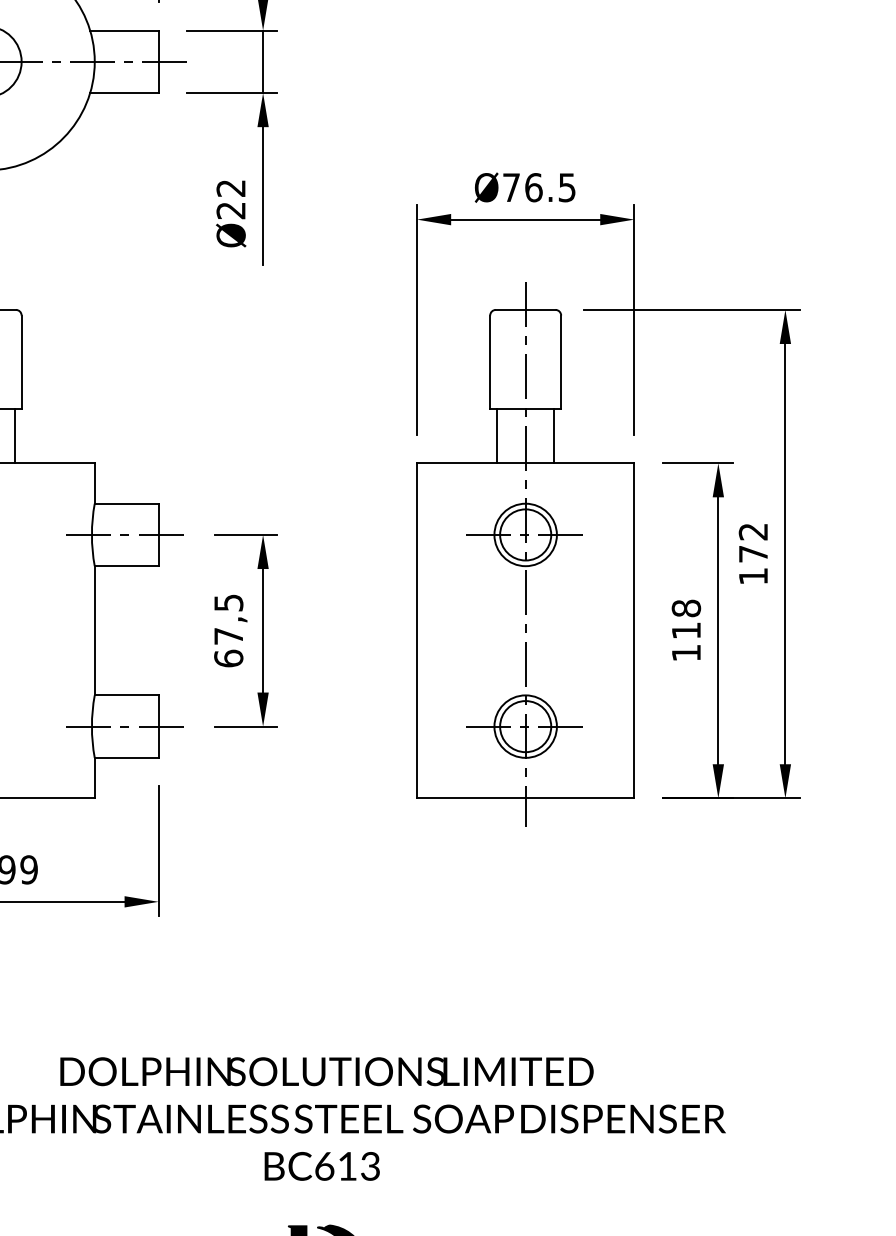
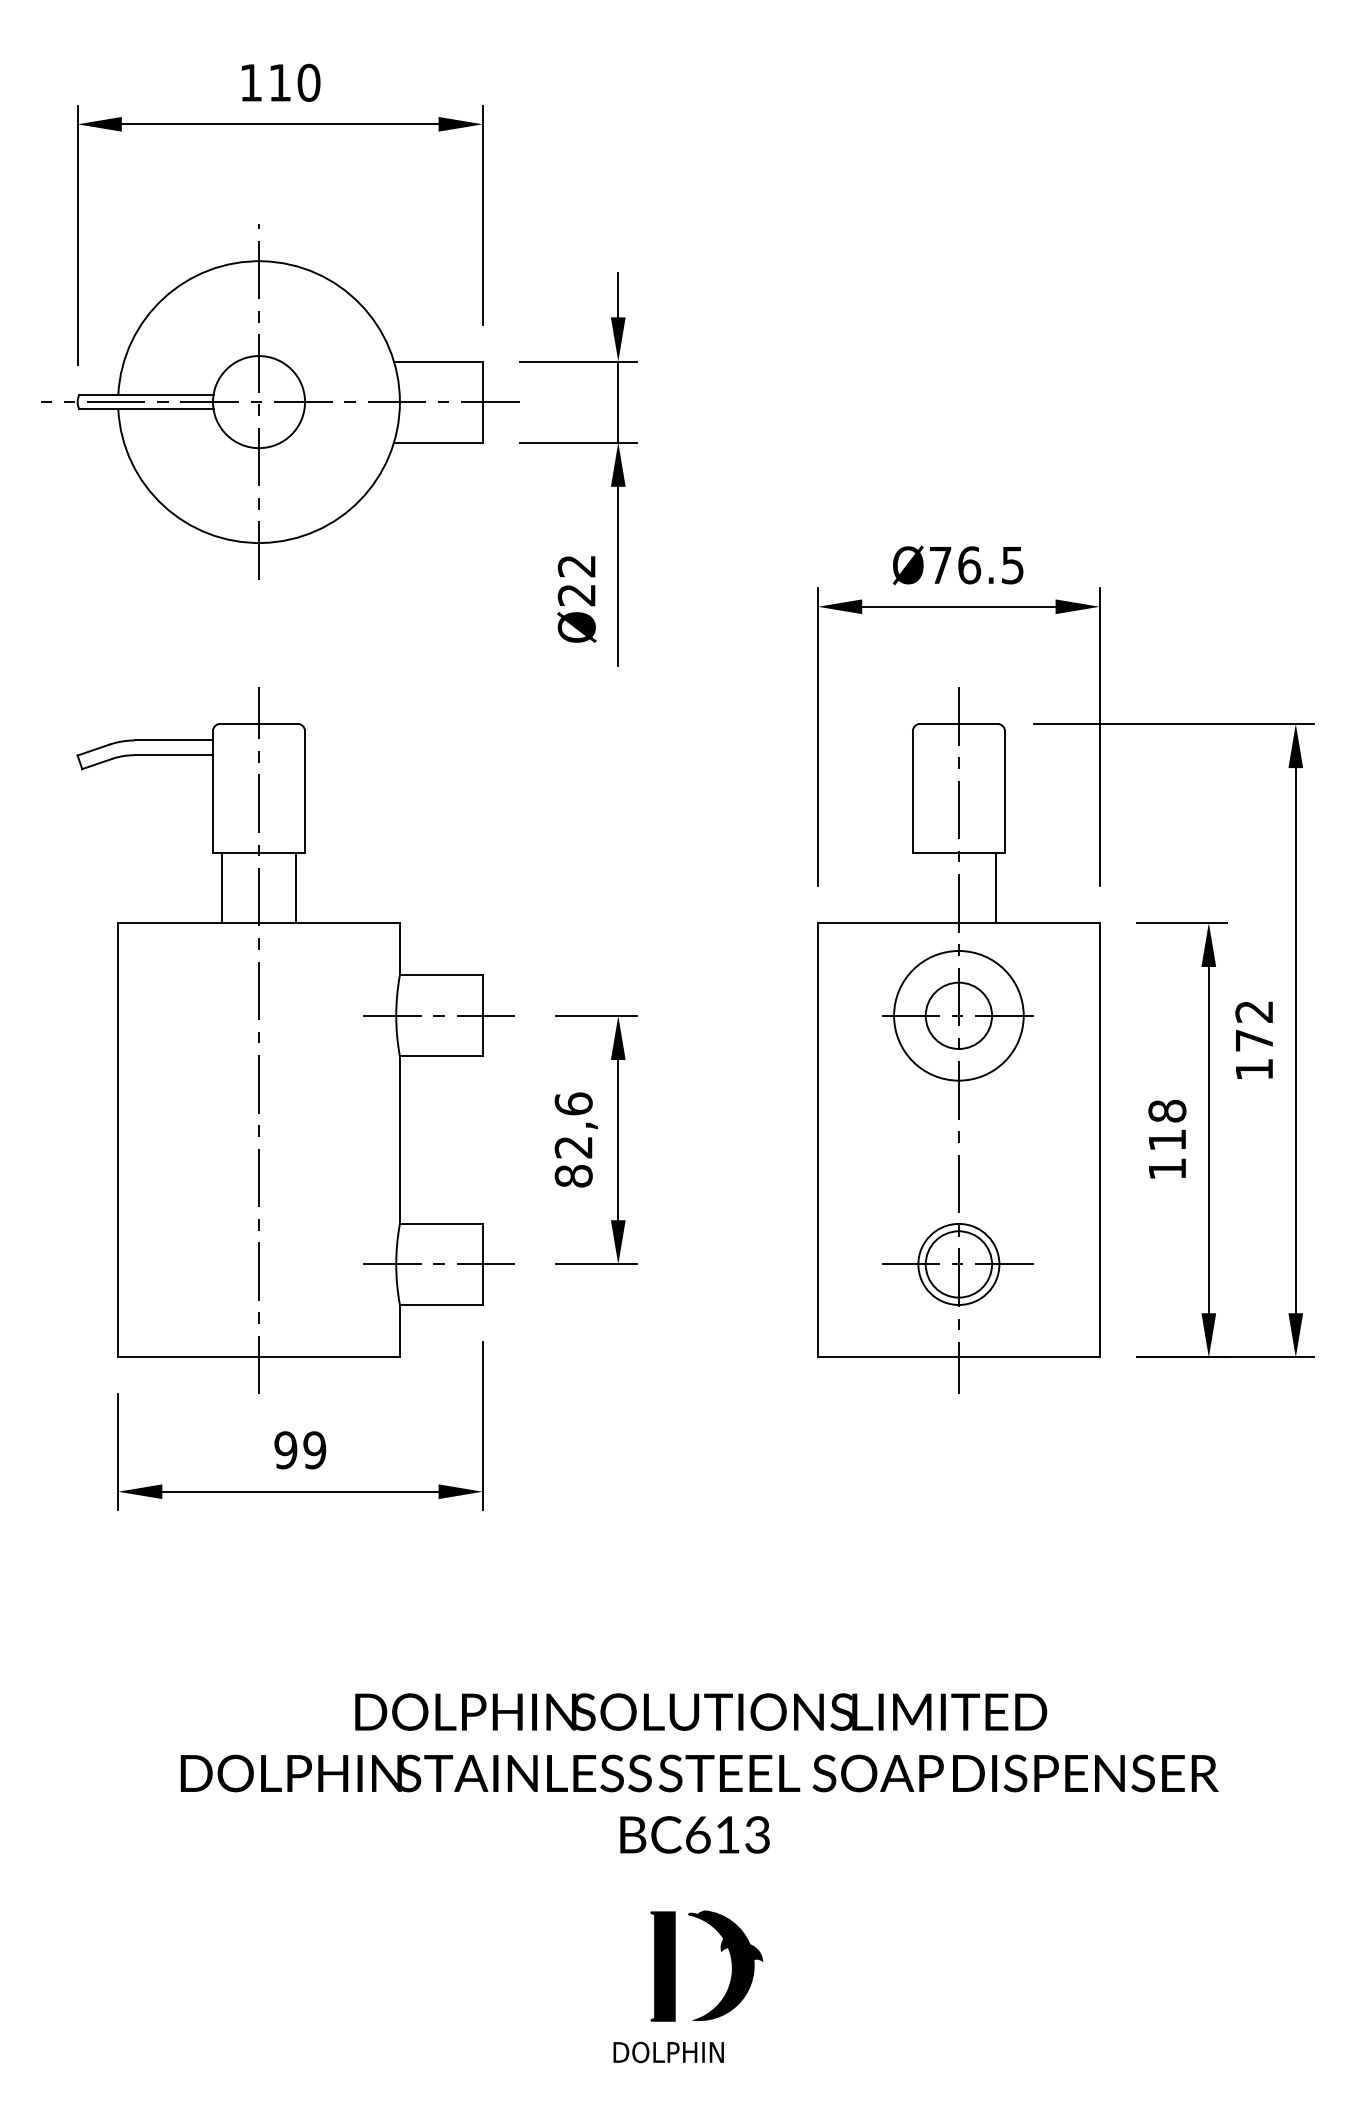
line: (497, 436) -> (922, 887), removed
circle: (525, 534) -> (958, 1015), size x1.6
text: (228, 630) -> (573, 1139), 67,5 -> 82,6

